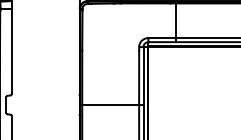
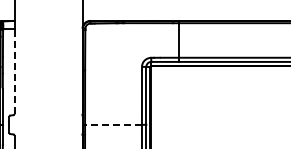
line: (11, 51) -> (14, 71), solid -> dashed
line: (110, 104) -> (113, 124), solid -> dashed

